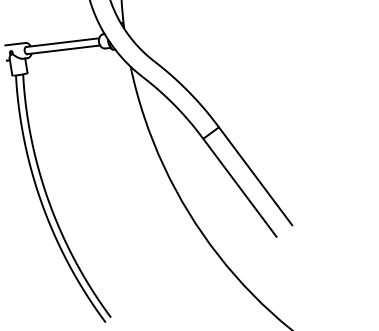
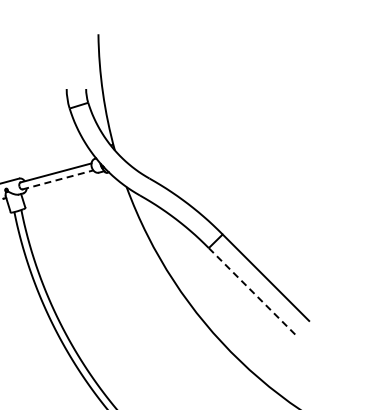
line: (63, 49) -> (57, 179), solid -> dashed
line: (240, 188) -> (252, 291), solid -> dashed

